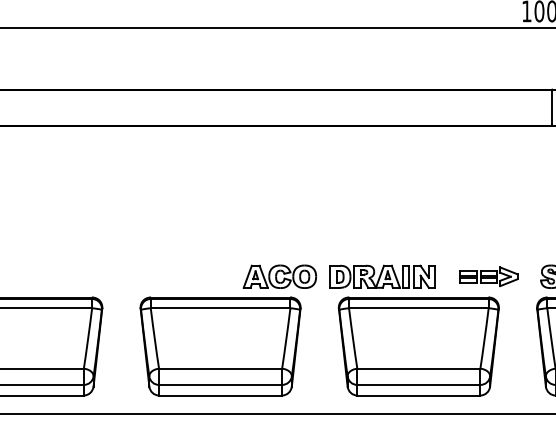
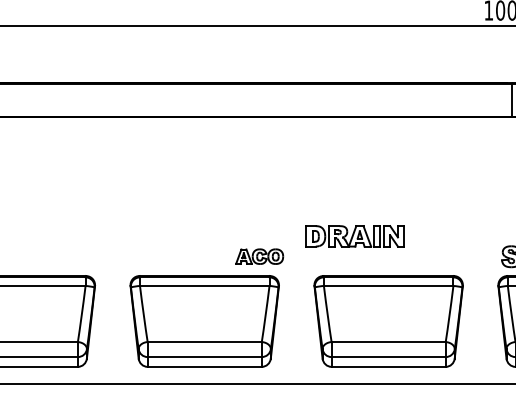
part: (279, 276) -> (259, 256), size x0.7
part: (382, 276) -> (354, 236), moved
part: (488, 276) -> (453, 256), removed

